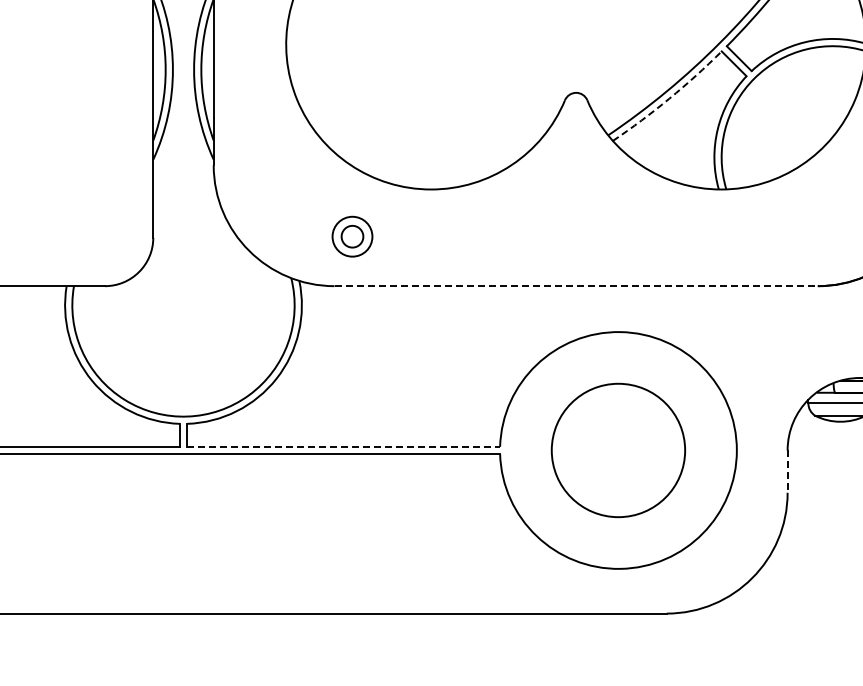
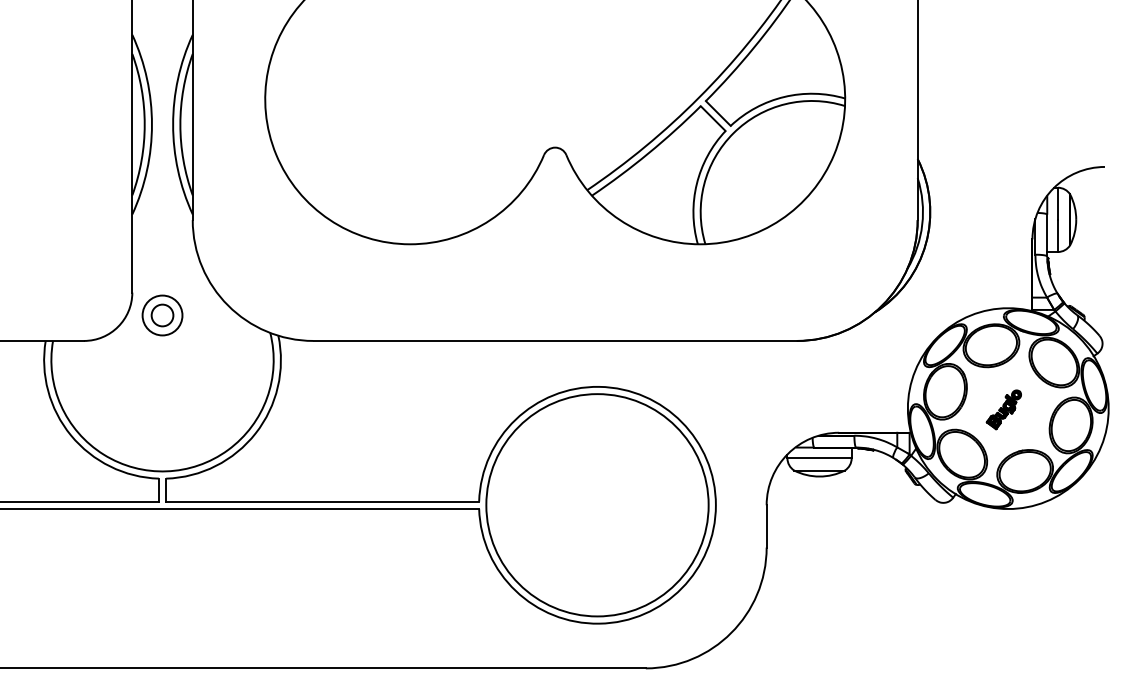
arc: (669, 98) -> (648, 153), dashed -> solid
part: (352, 236) -> (162, 315), moved
line: (576, 285) -> (555, 340), dashed -> solid
line: (344, 446) -> (323, 501), dashed -> solid
circle: (618, 450) -> (597, 505), size x1.67
line: (787, 471) -> (766, 526), dashed -> solid

